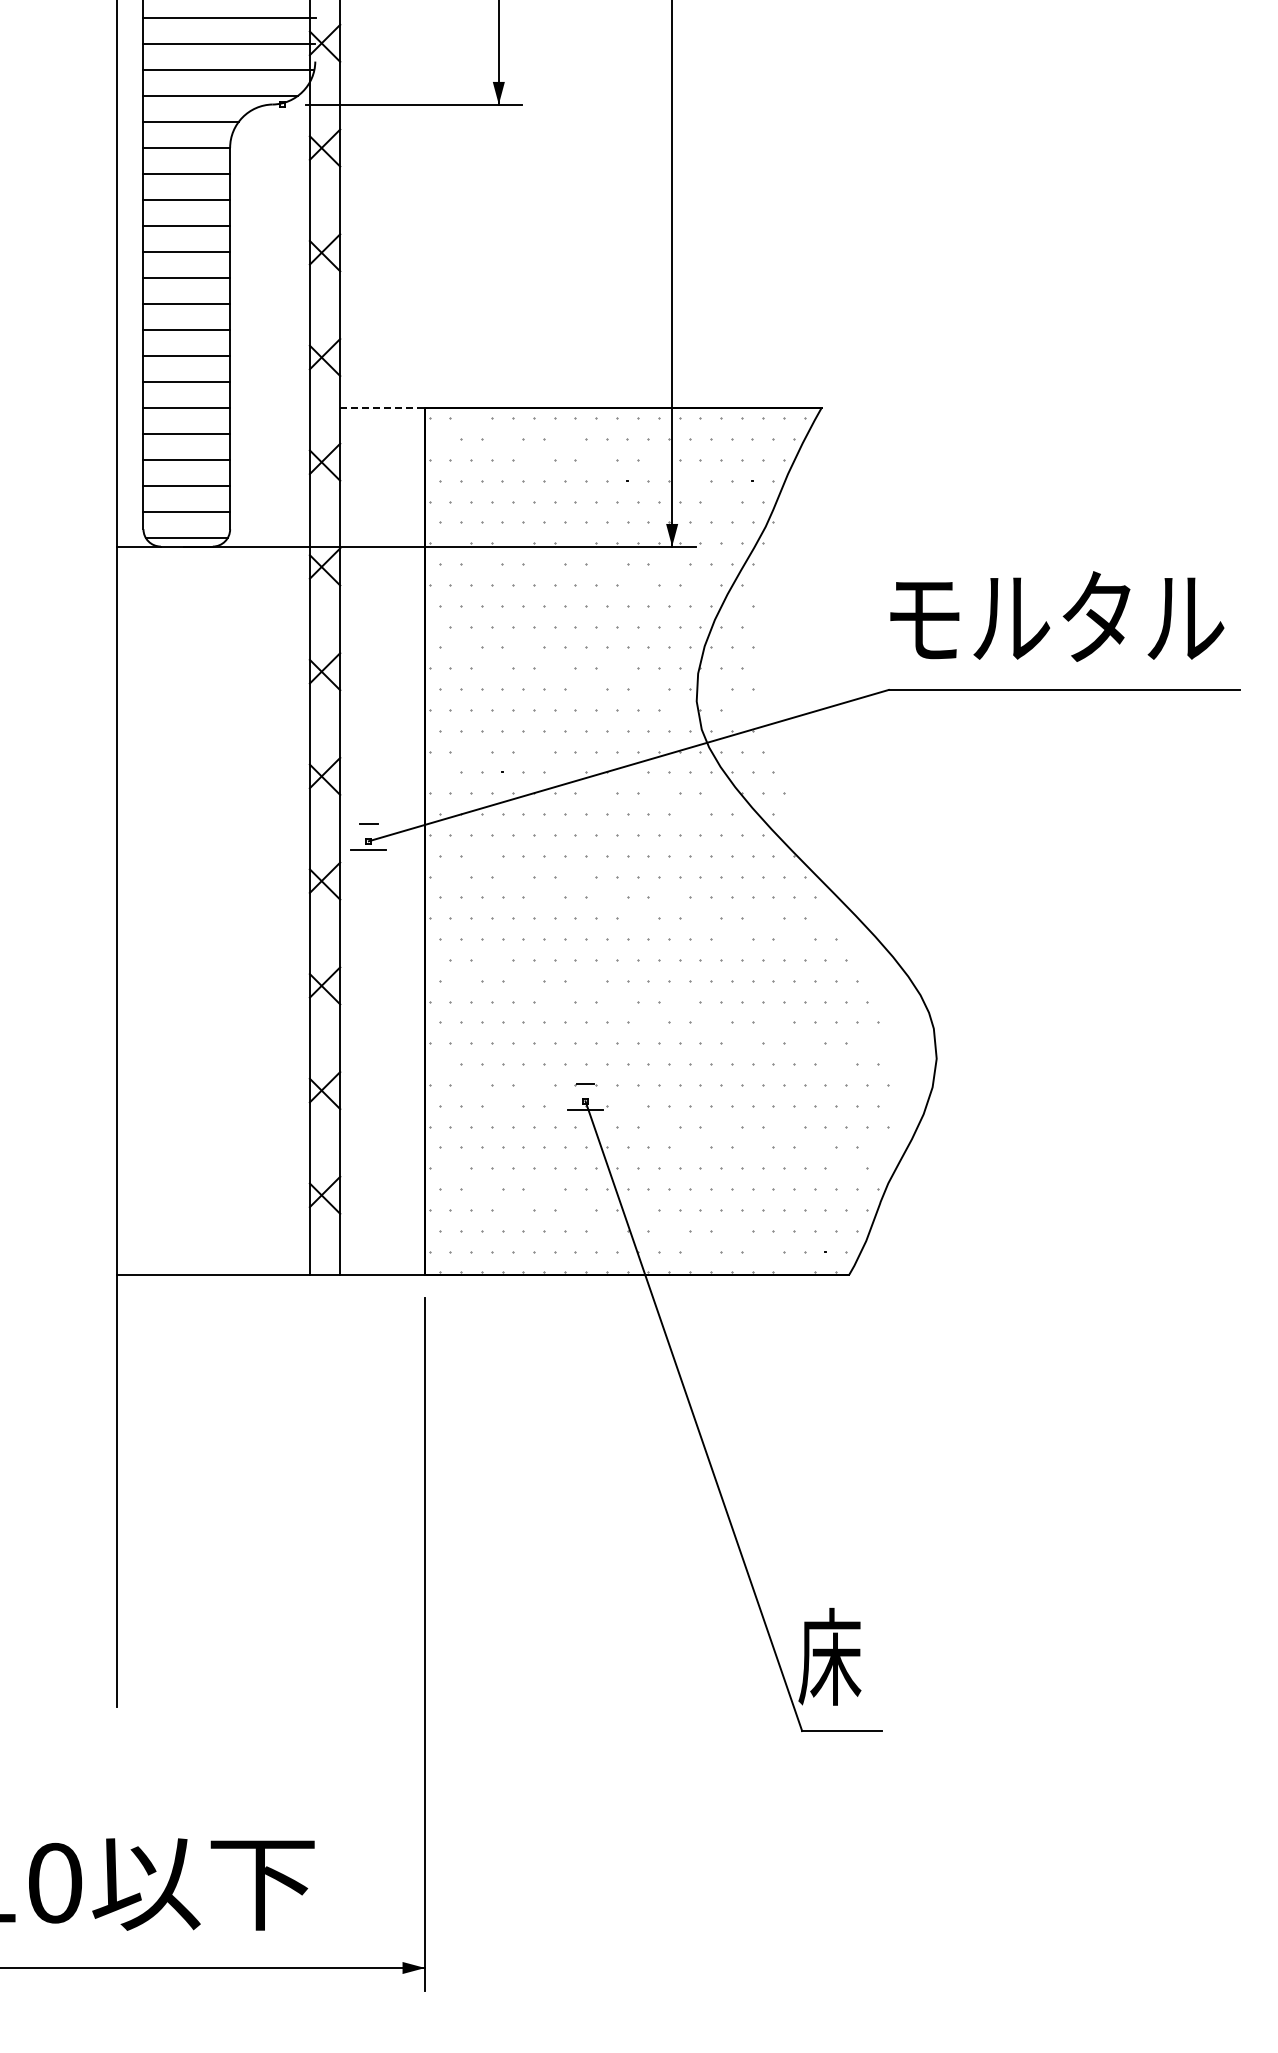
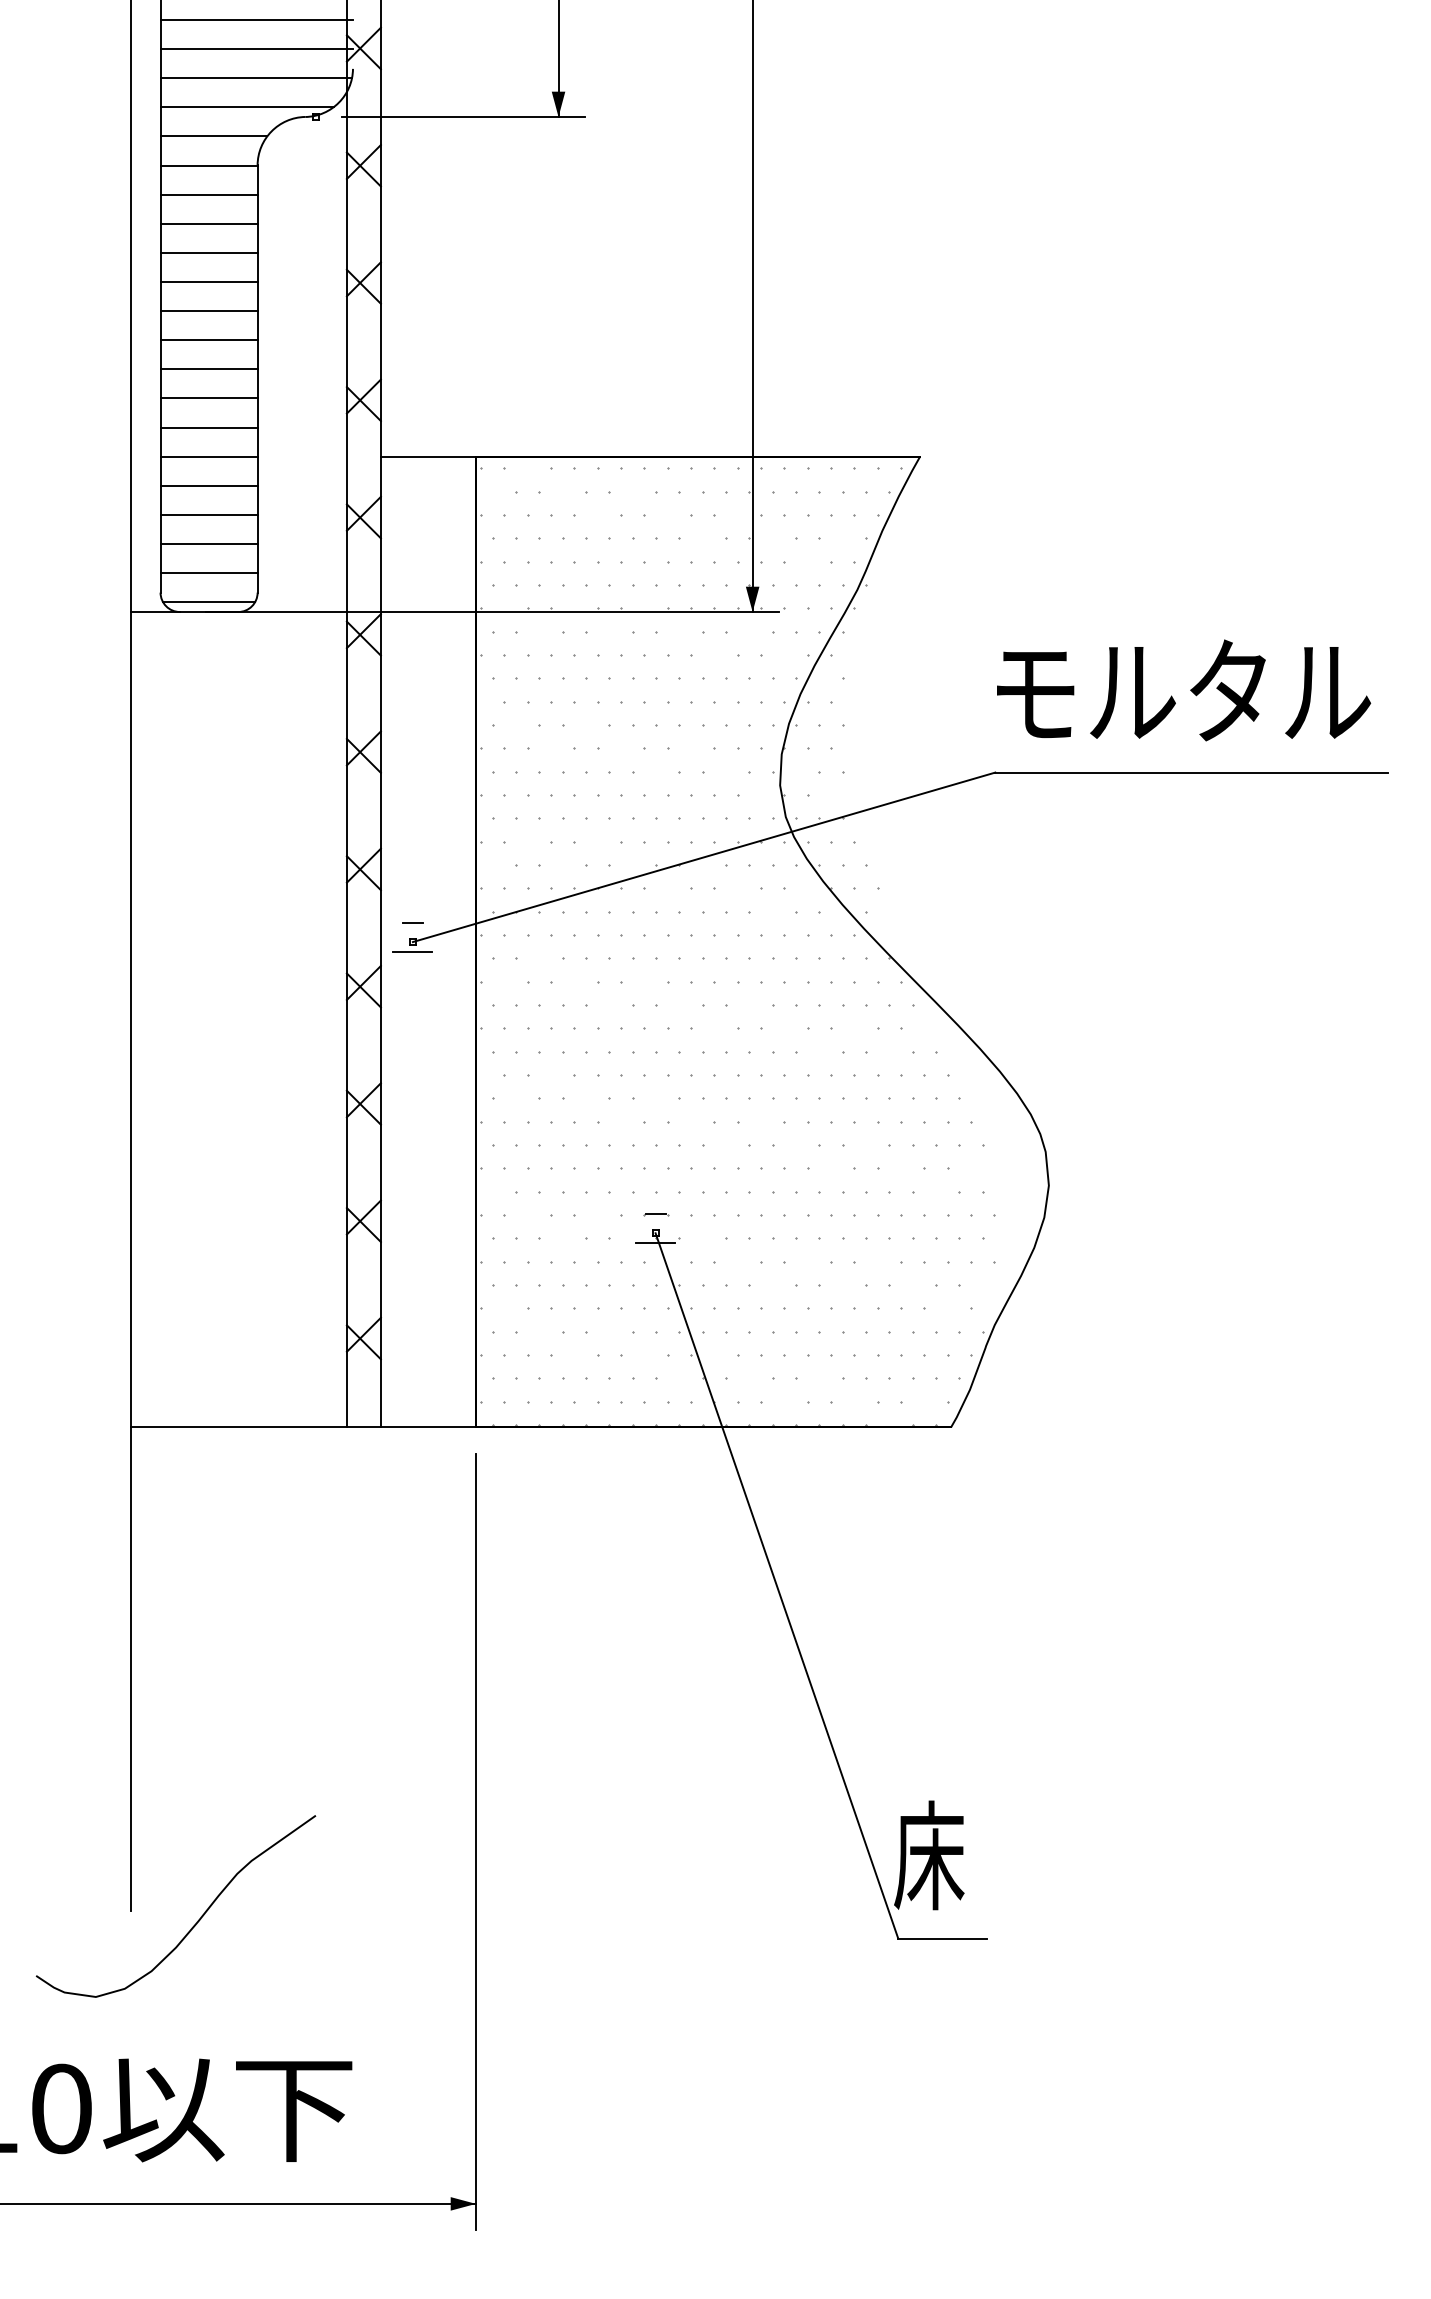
line: (383, 407) -> (429, 456), dashed -> solid
curve: (173, 1718) -> (194, 1924), added

